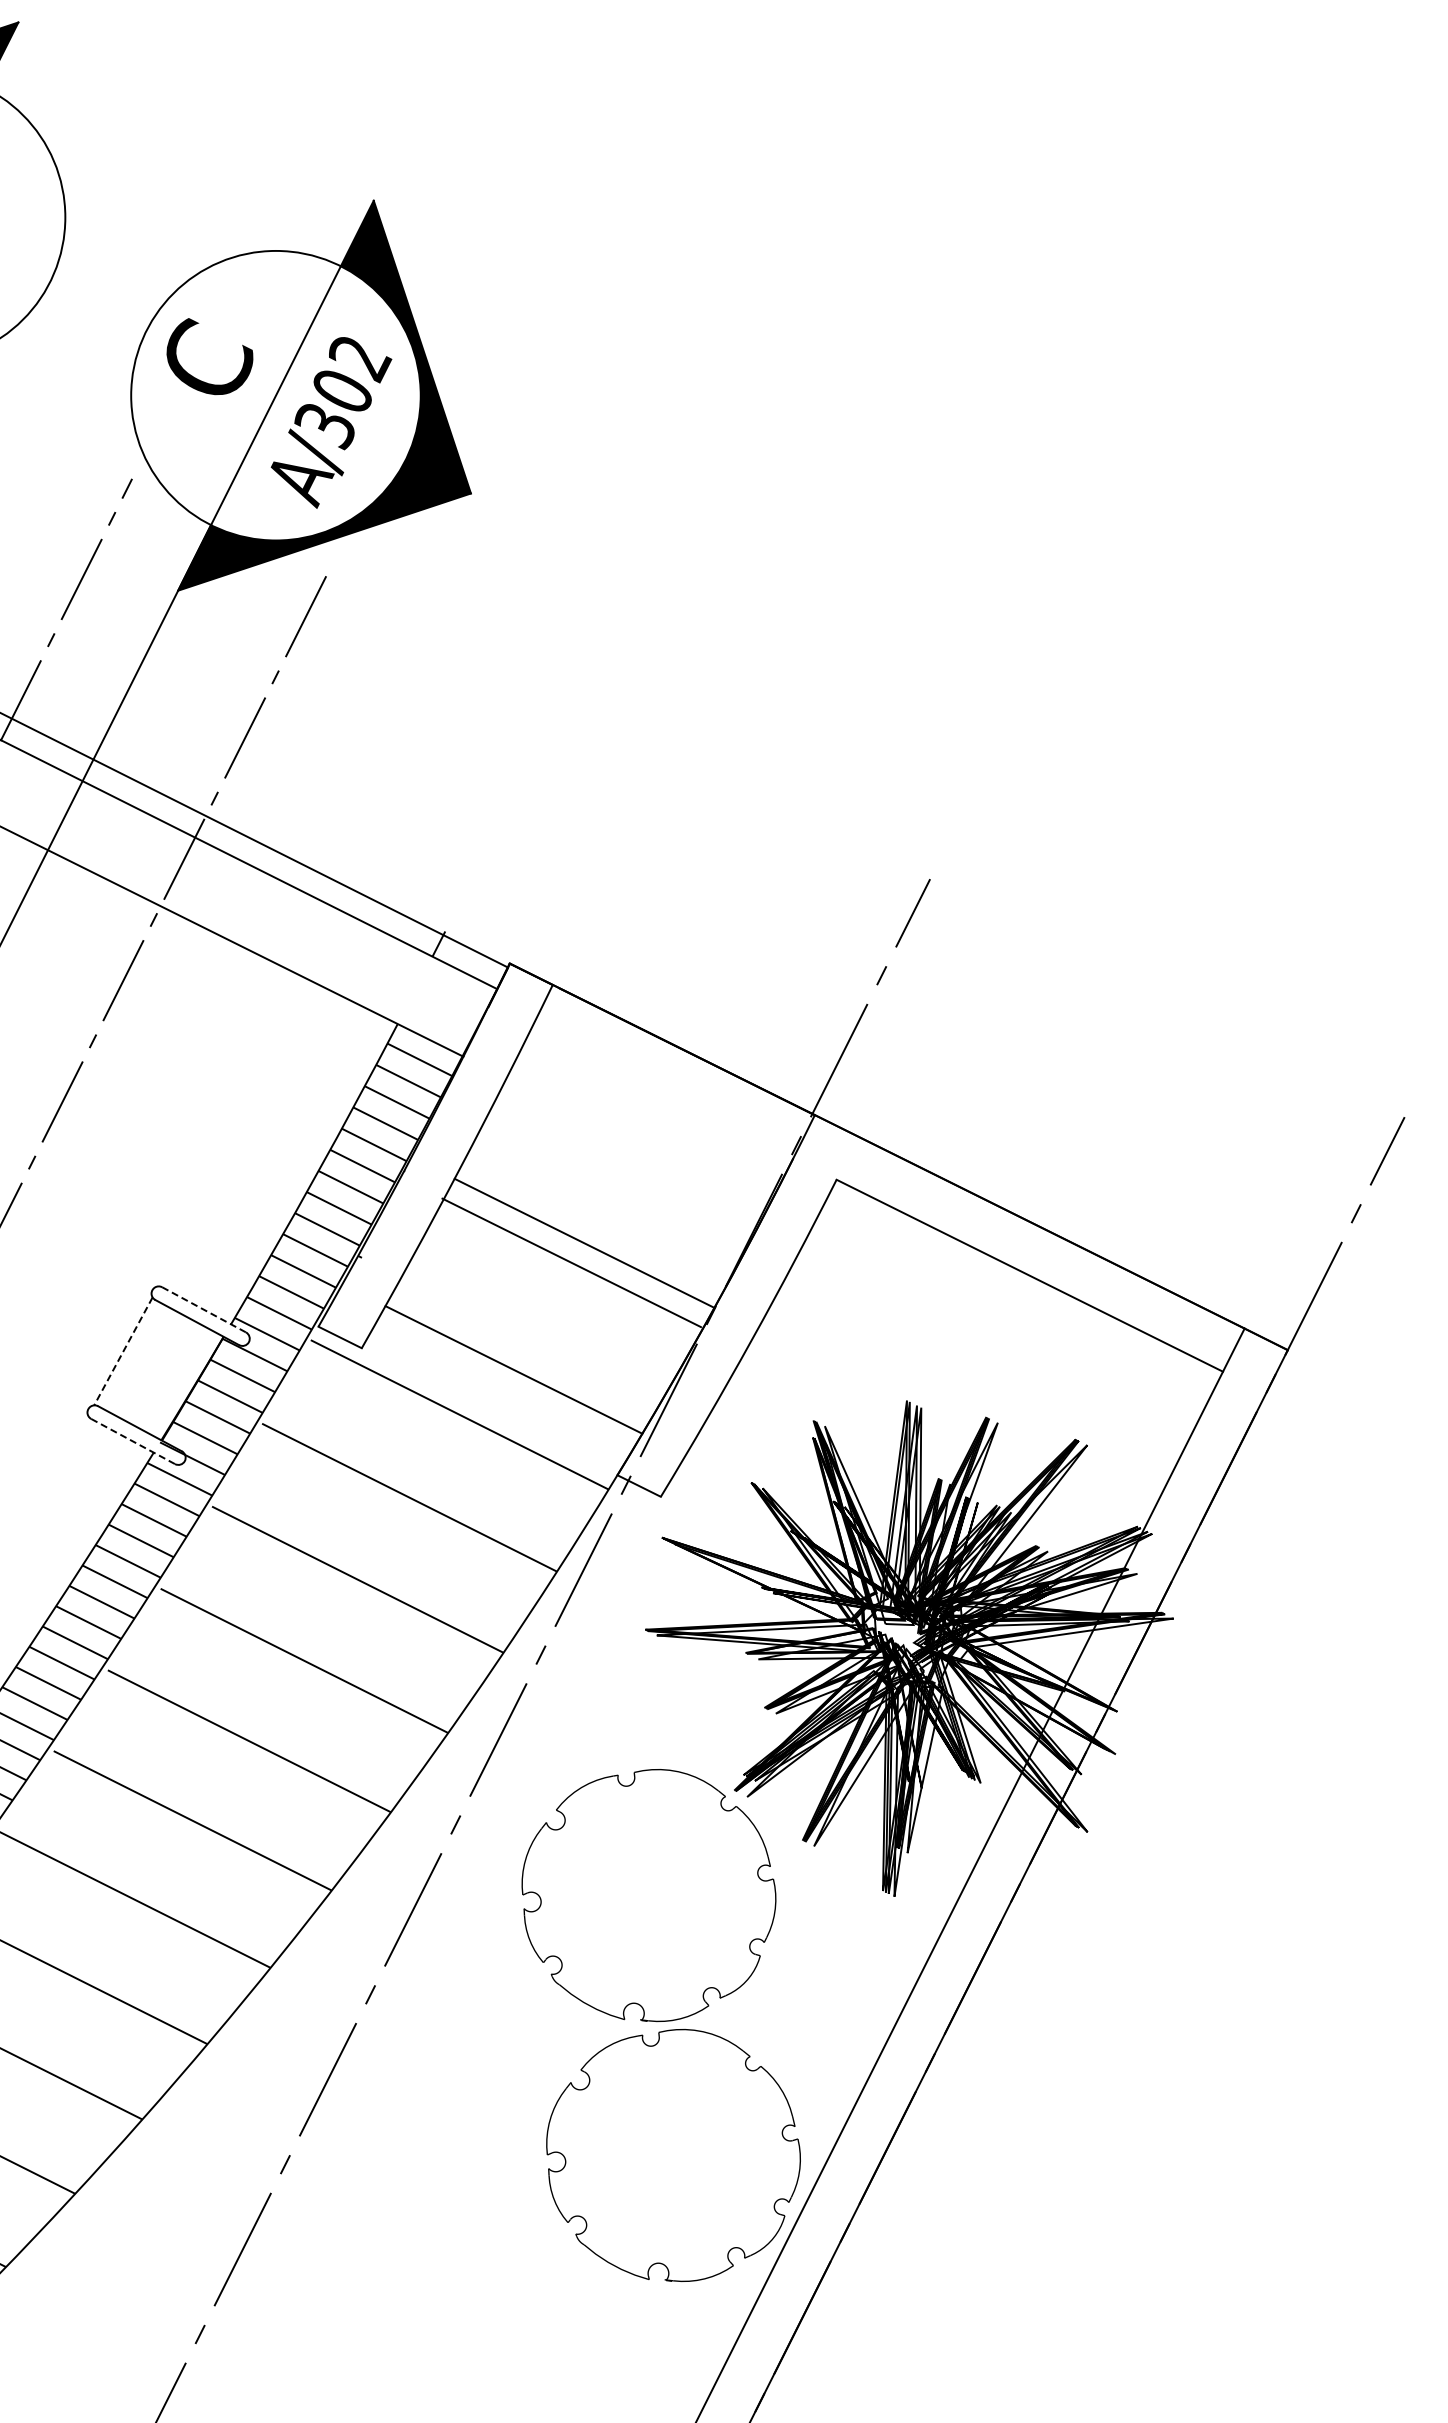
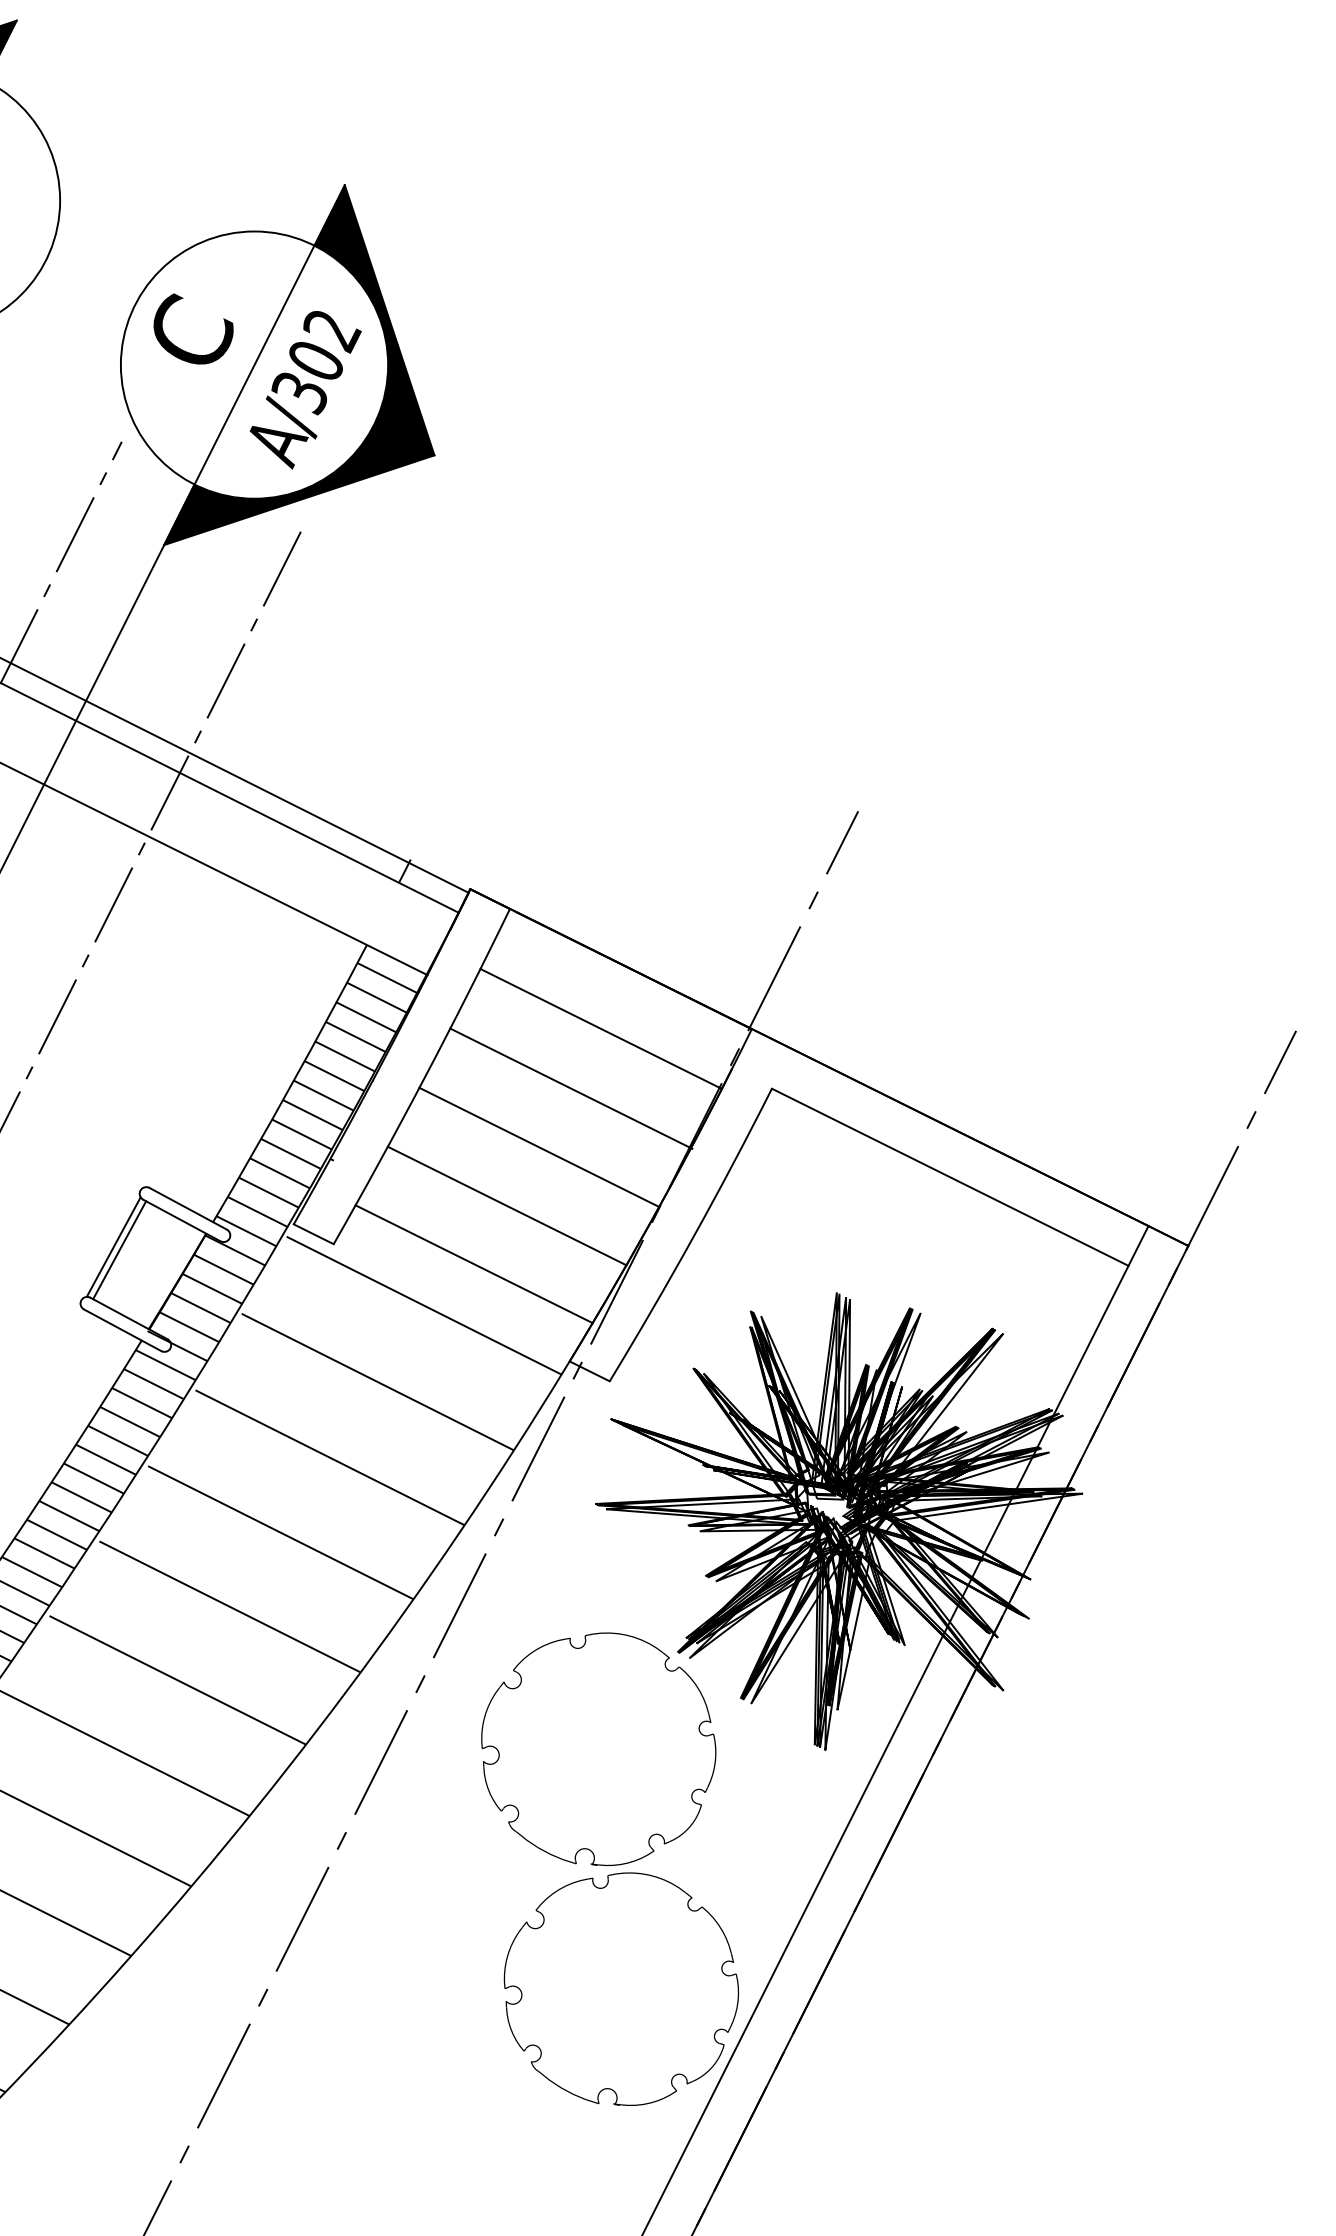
line: (651, 1115) -> (601, 1029), added
line: (619, 1179) -> (571, 1088), added
line: (571, 1262) -> (506, 1205), moved
line: (204, 1309) -> (188, 1208), dashed -> solid
line: (123, 1351) -> (113, 1247), dashed -> solid
line: (129, 1354) -> (119, 1249), added
line: (133, 1441) -> (123, 1330), dashed -> solid

